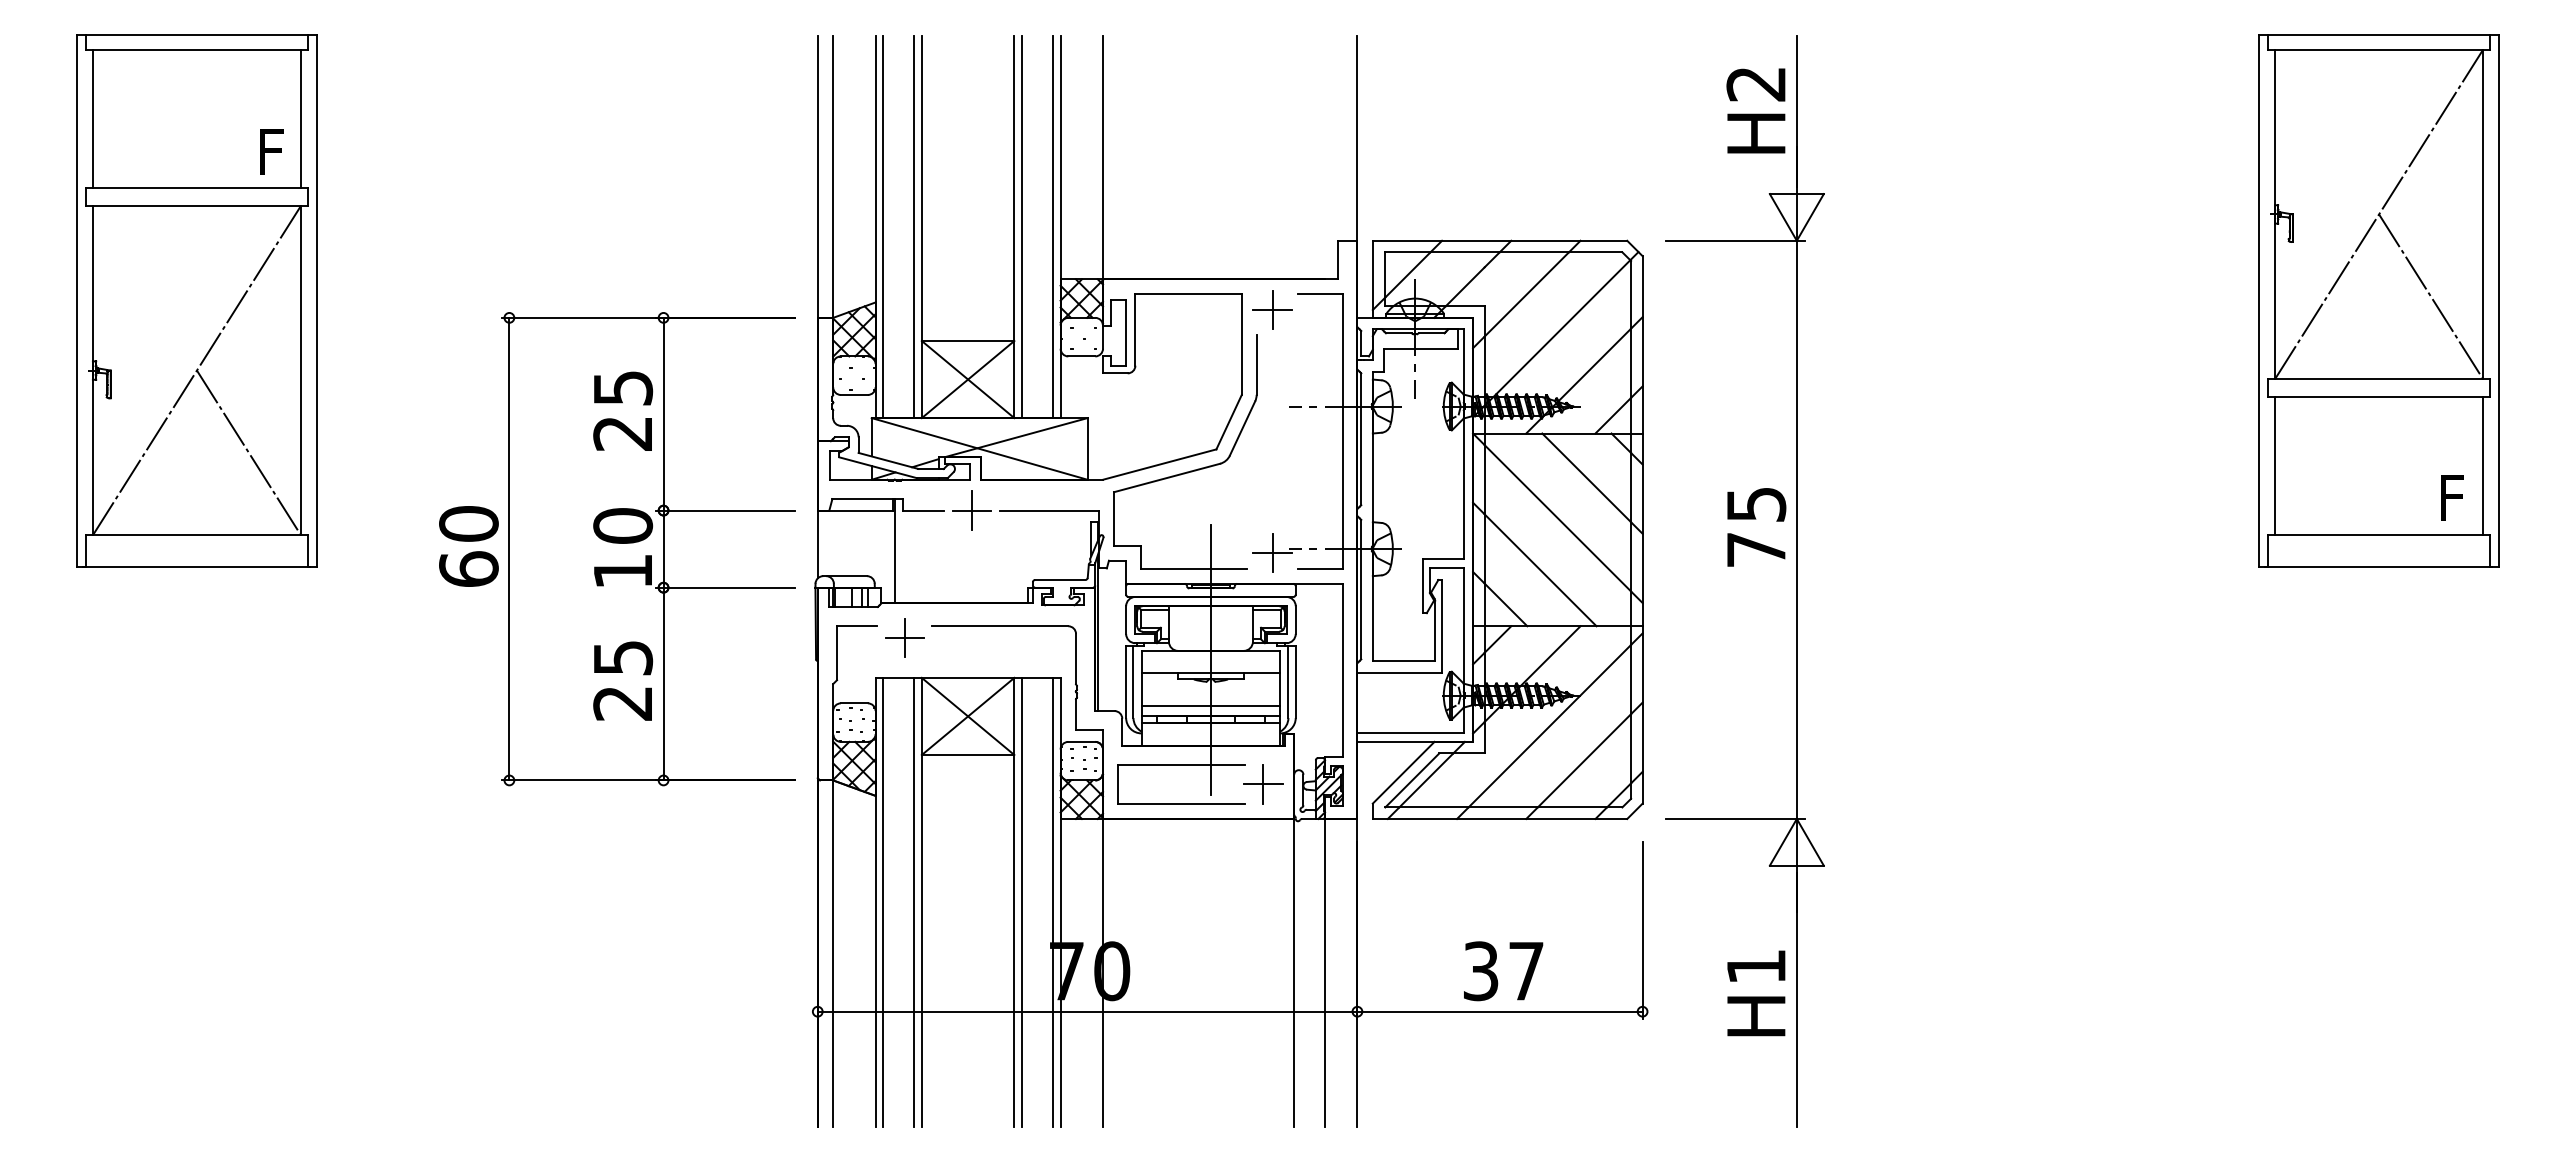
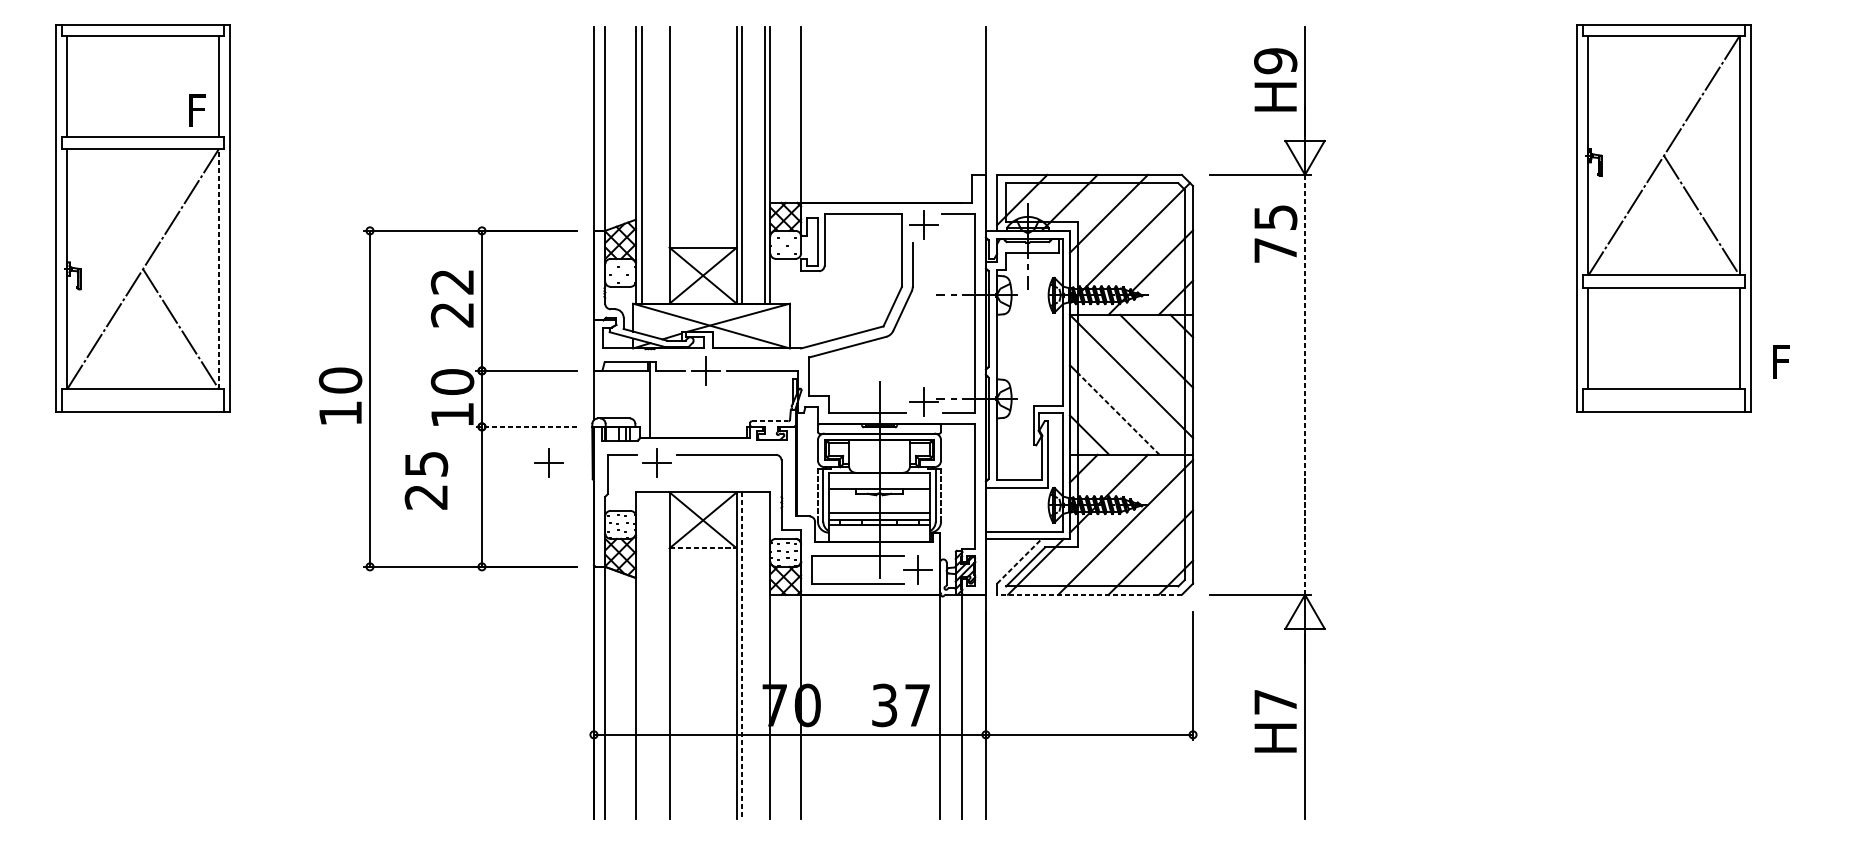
text: (1756, 84) -> (1275, 61), H2 -> H9
line: (914, 227) -> (664, 165), removed
part: (2378, 300) -> (1663, 218), moved
line: (301, 370) -> (219, 269), solid -> dashed
text: (623, 388) -> (452, 282), 25 -> 22
text: (1756, 527) -> (1275, 234), moved
line: (1796, 530) -> (1304, 385), solid -> dashed
text: (468, 568) -> (340, 412), 60 -> 10
line: (1540, 569) -> (1118, 413), solid -> dashed
line: (1060, 580) -> (770, 421), solid -> dashed
line: (724, 587) -> (526, 426), solid -> dashed
part: (755, 637) -> (548, 463), added
text: (623, 680) -> (426, 480), moved
line: (1126, 681) -> (818, 494), solid -> dashed
line: (1295, 681) -> (940, 494), solid -> dashed
line: (968, 755) -> (703, 548), solid -> dashed
line: (1403, 772) -> (1019, 561), solid -> dashed
line: (1499, 818) -> (1089, 594), solid -> dashed
line: (883, 902) -> (641, 655), removed
line: (914, 902) -> (664, 655), removed
line: (1022, 902) -> (742, 655), solid -> dashed
line: (1052, 902) -> (764, 655), removed
text: (1756, 966) -> (1275, 701), H1 -> H7
text: (1503, 971) -> (901, 705), moved

